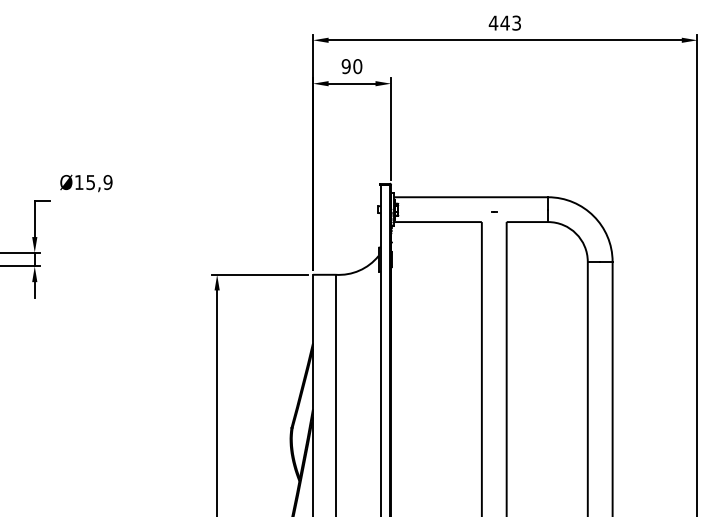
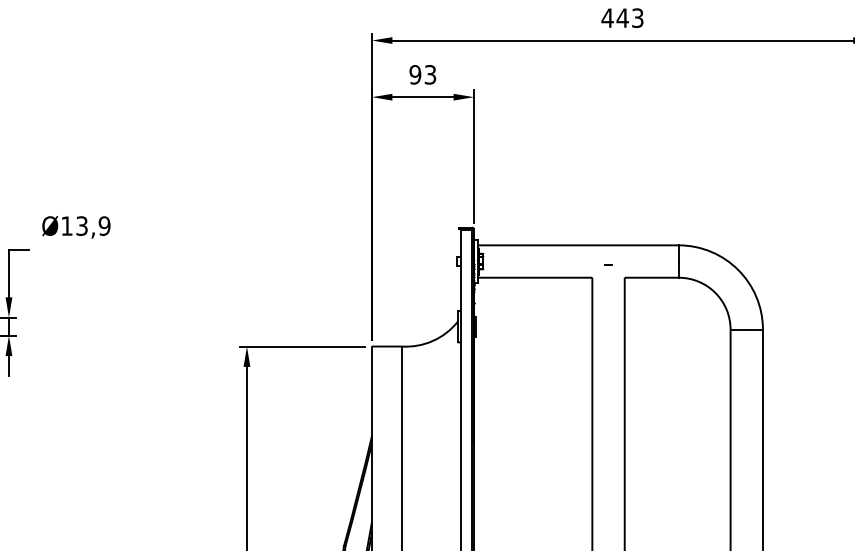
text: (357, 66) -> (430, 74), 90 -> 93
text: (90, 181) -> (81, 224), Ø15,9 -> Ø13,9

